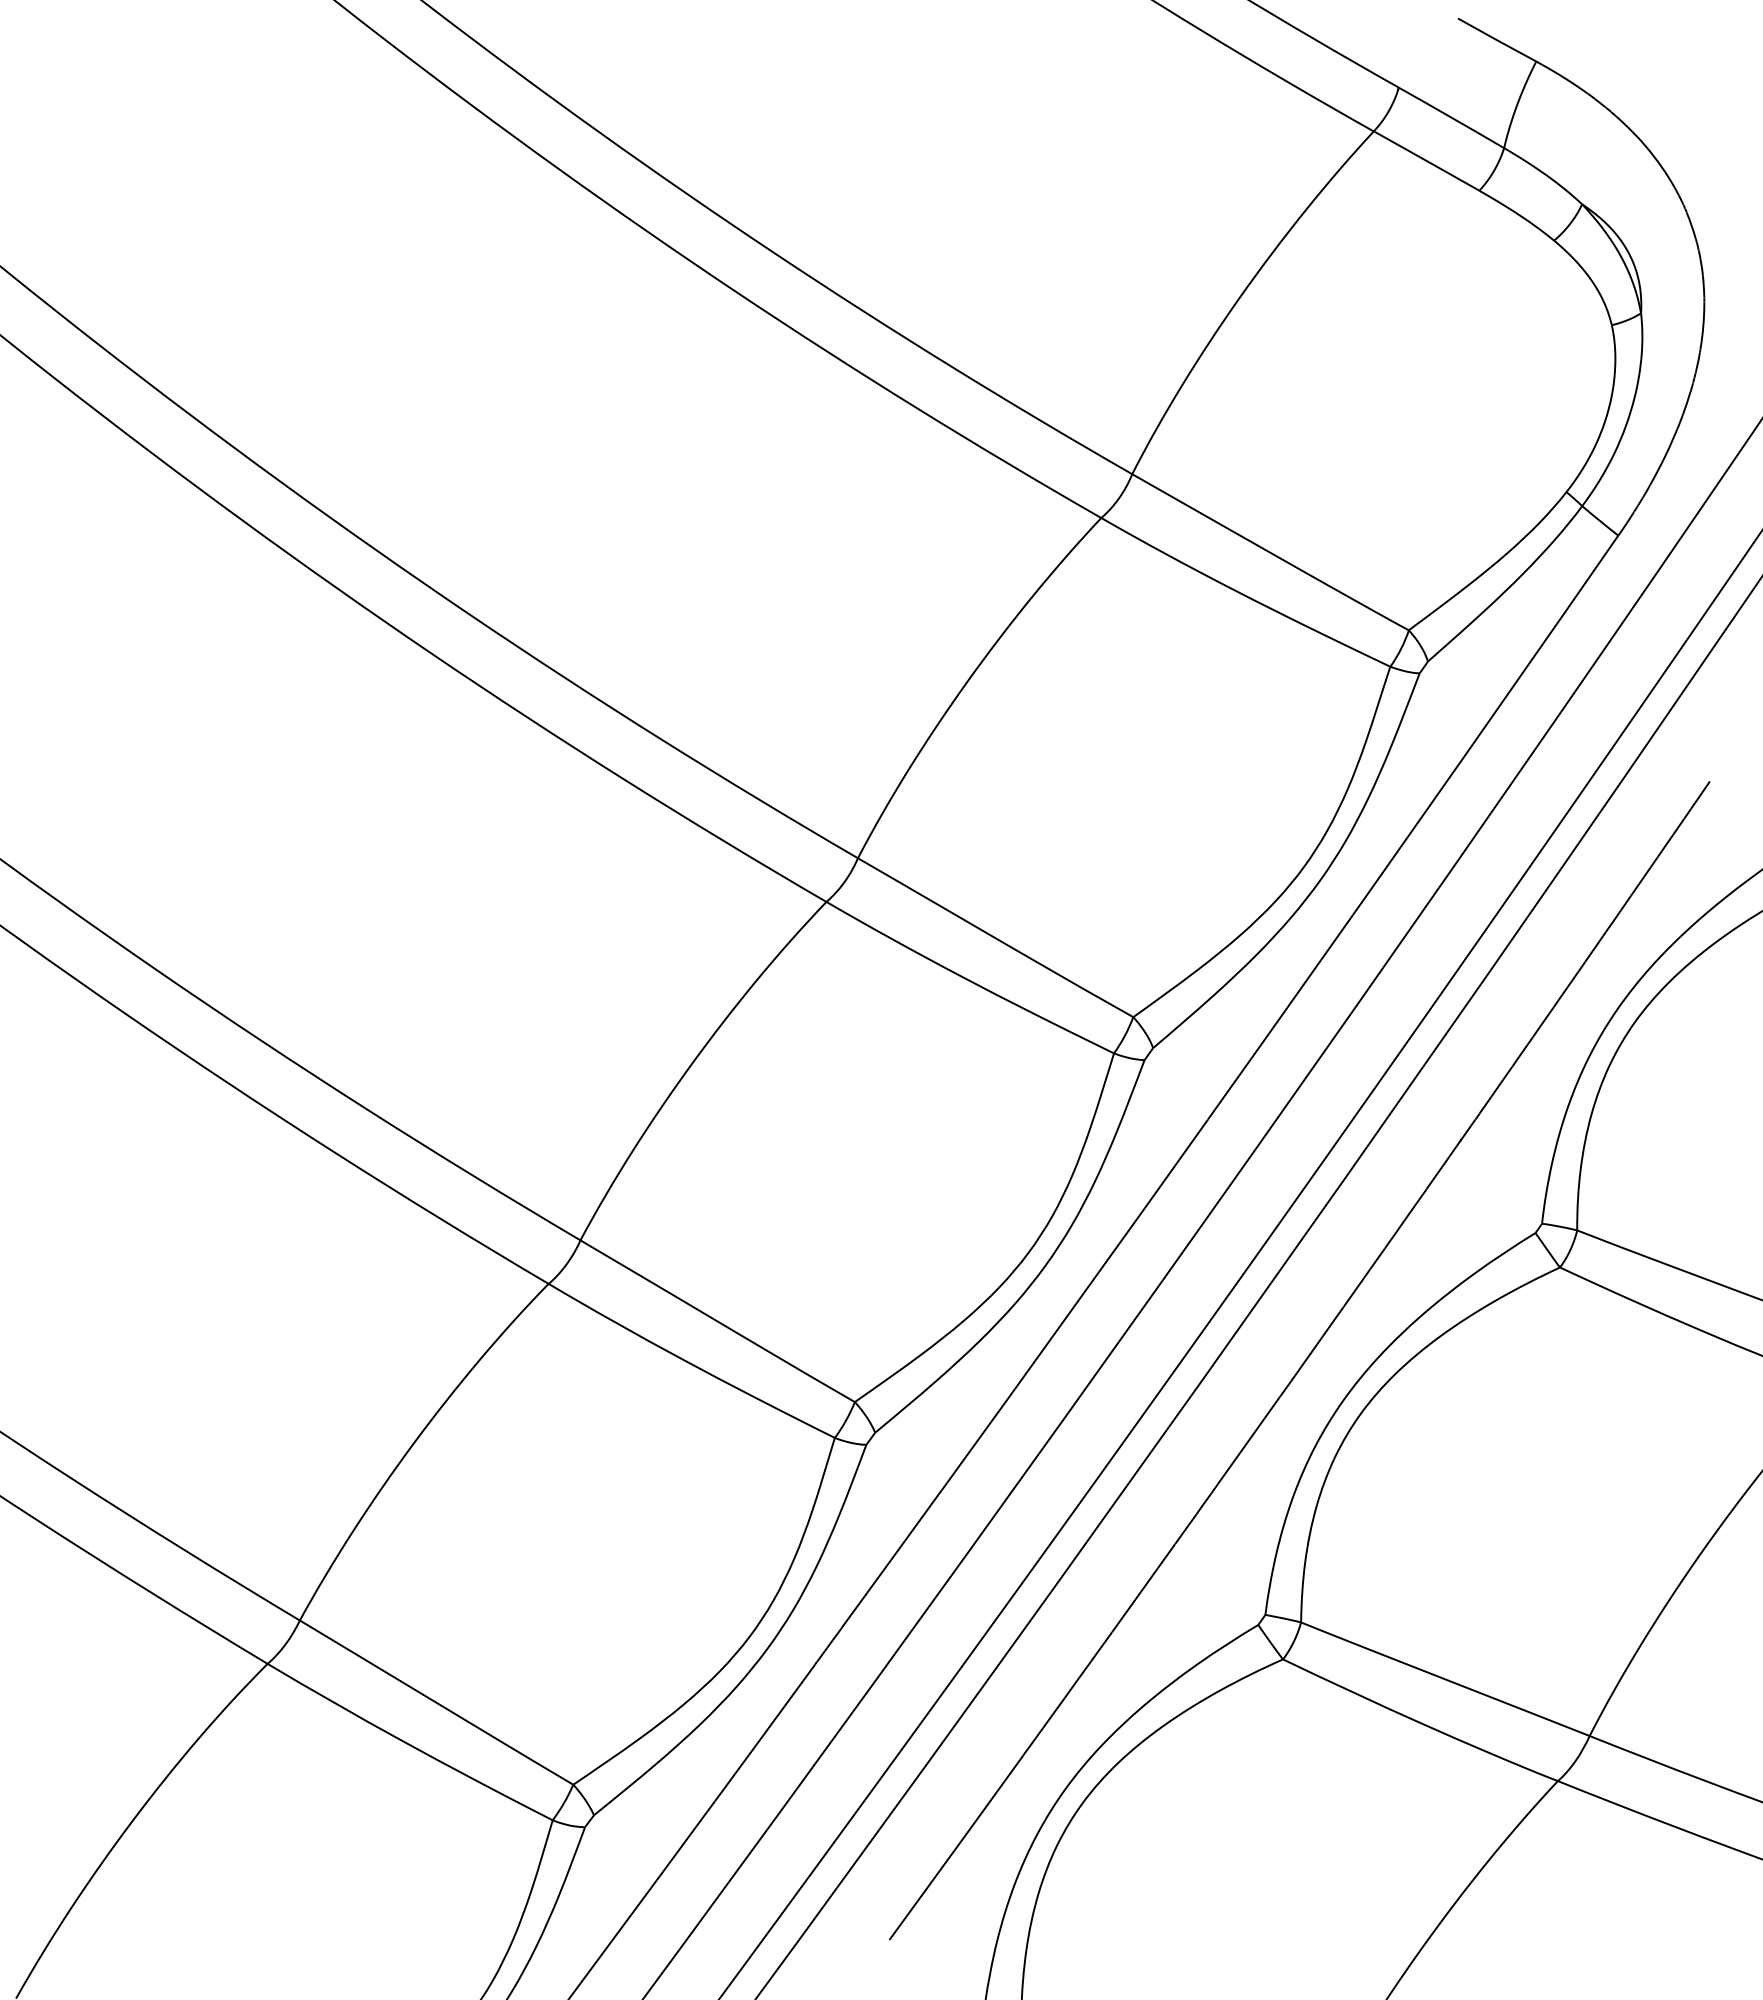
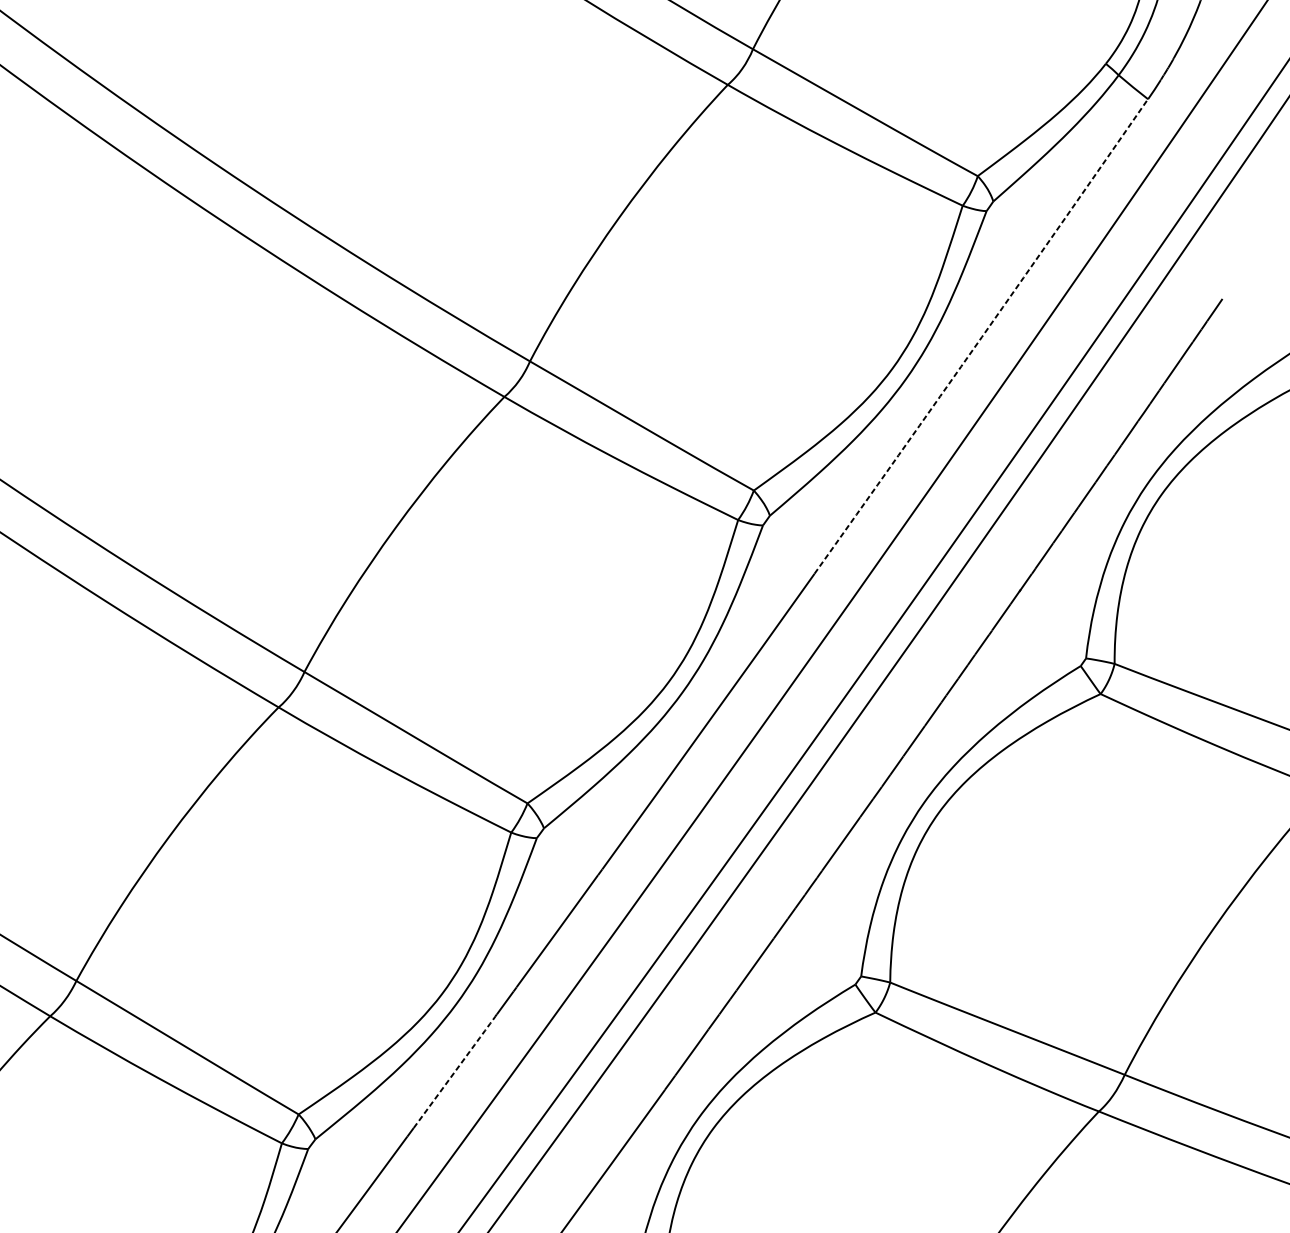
arc: (1414, 828) -> (982, 337), solid -> dashed
arc: (765, 1732) -> (454, 1072), solid -> dashed

